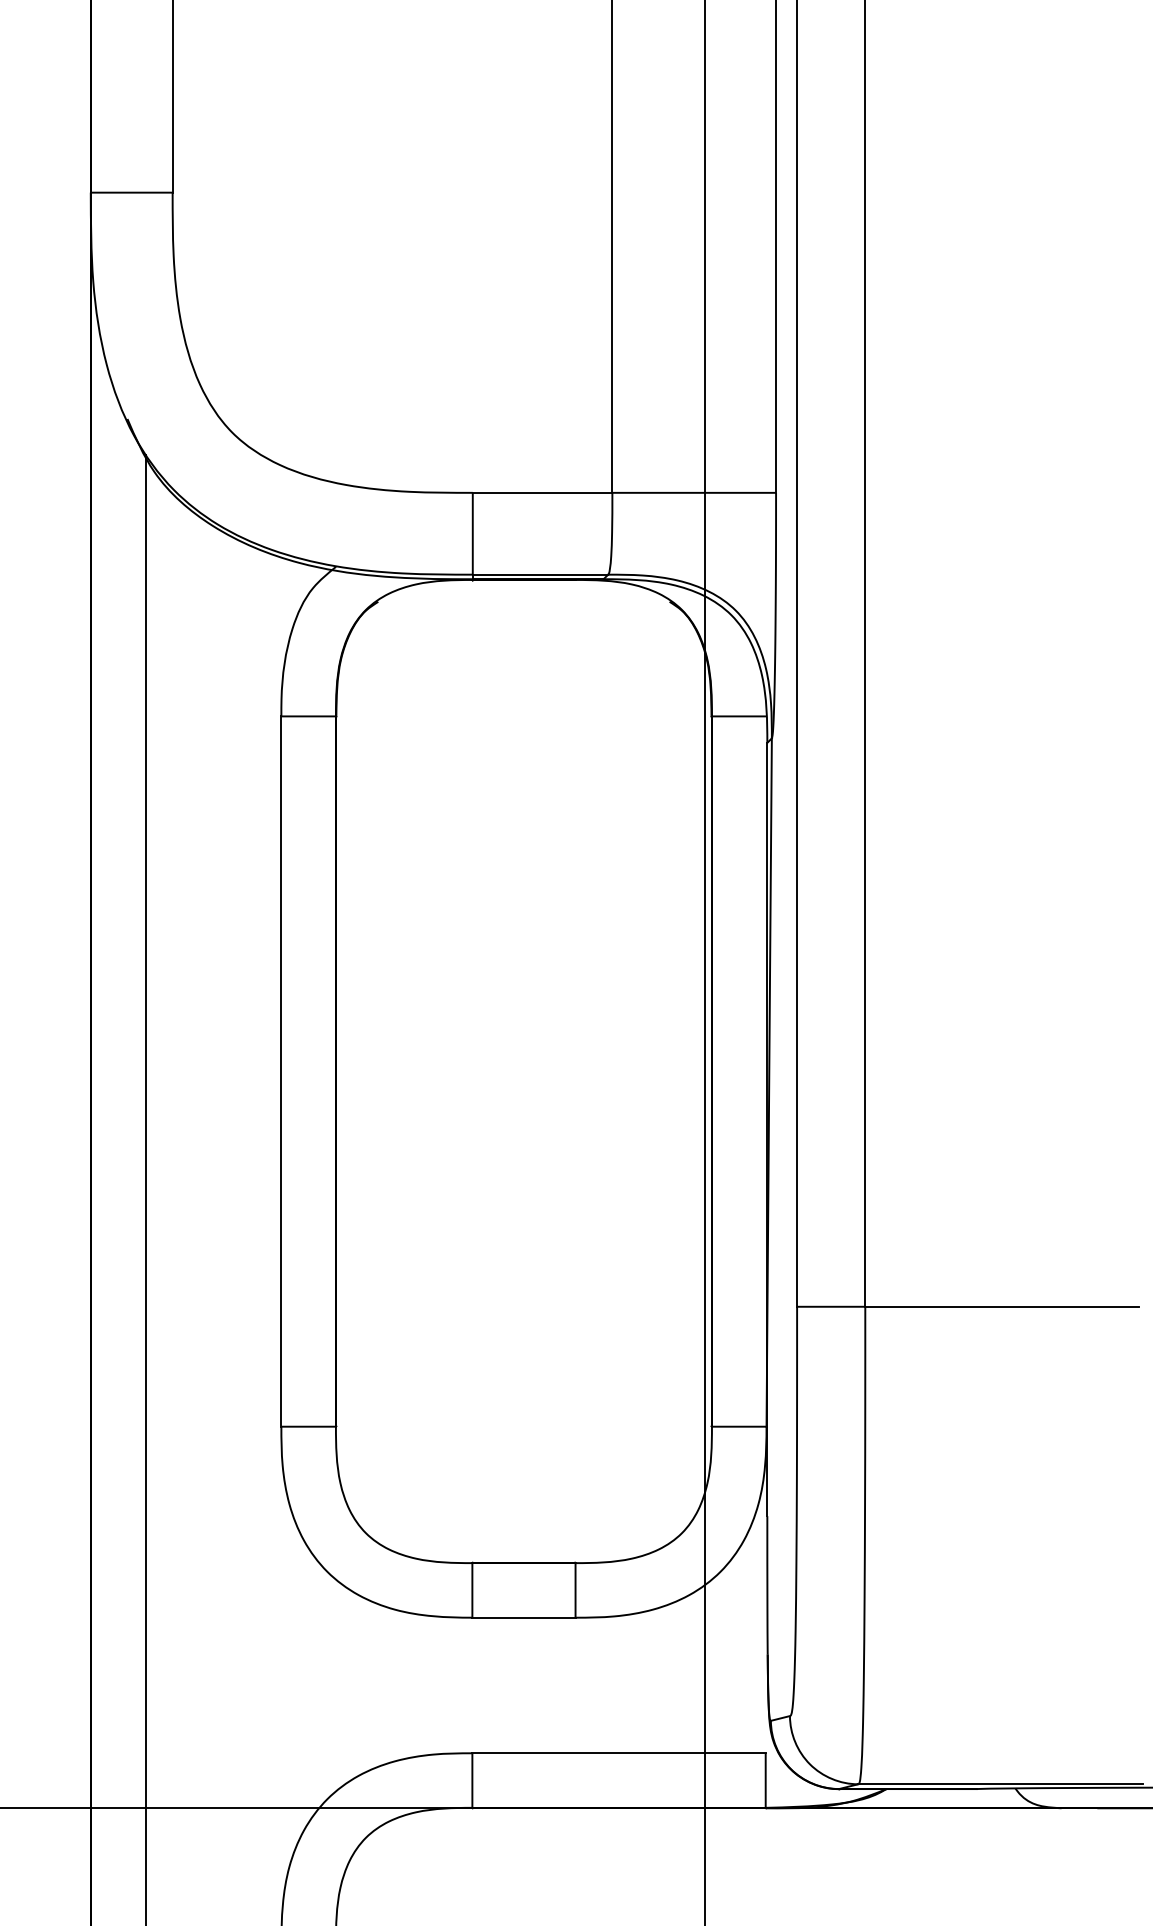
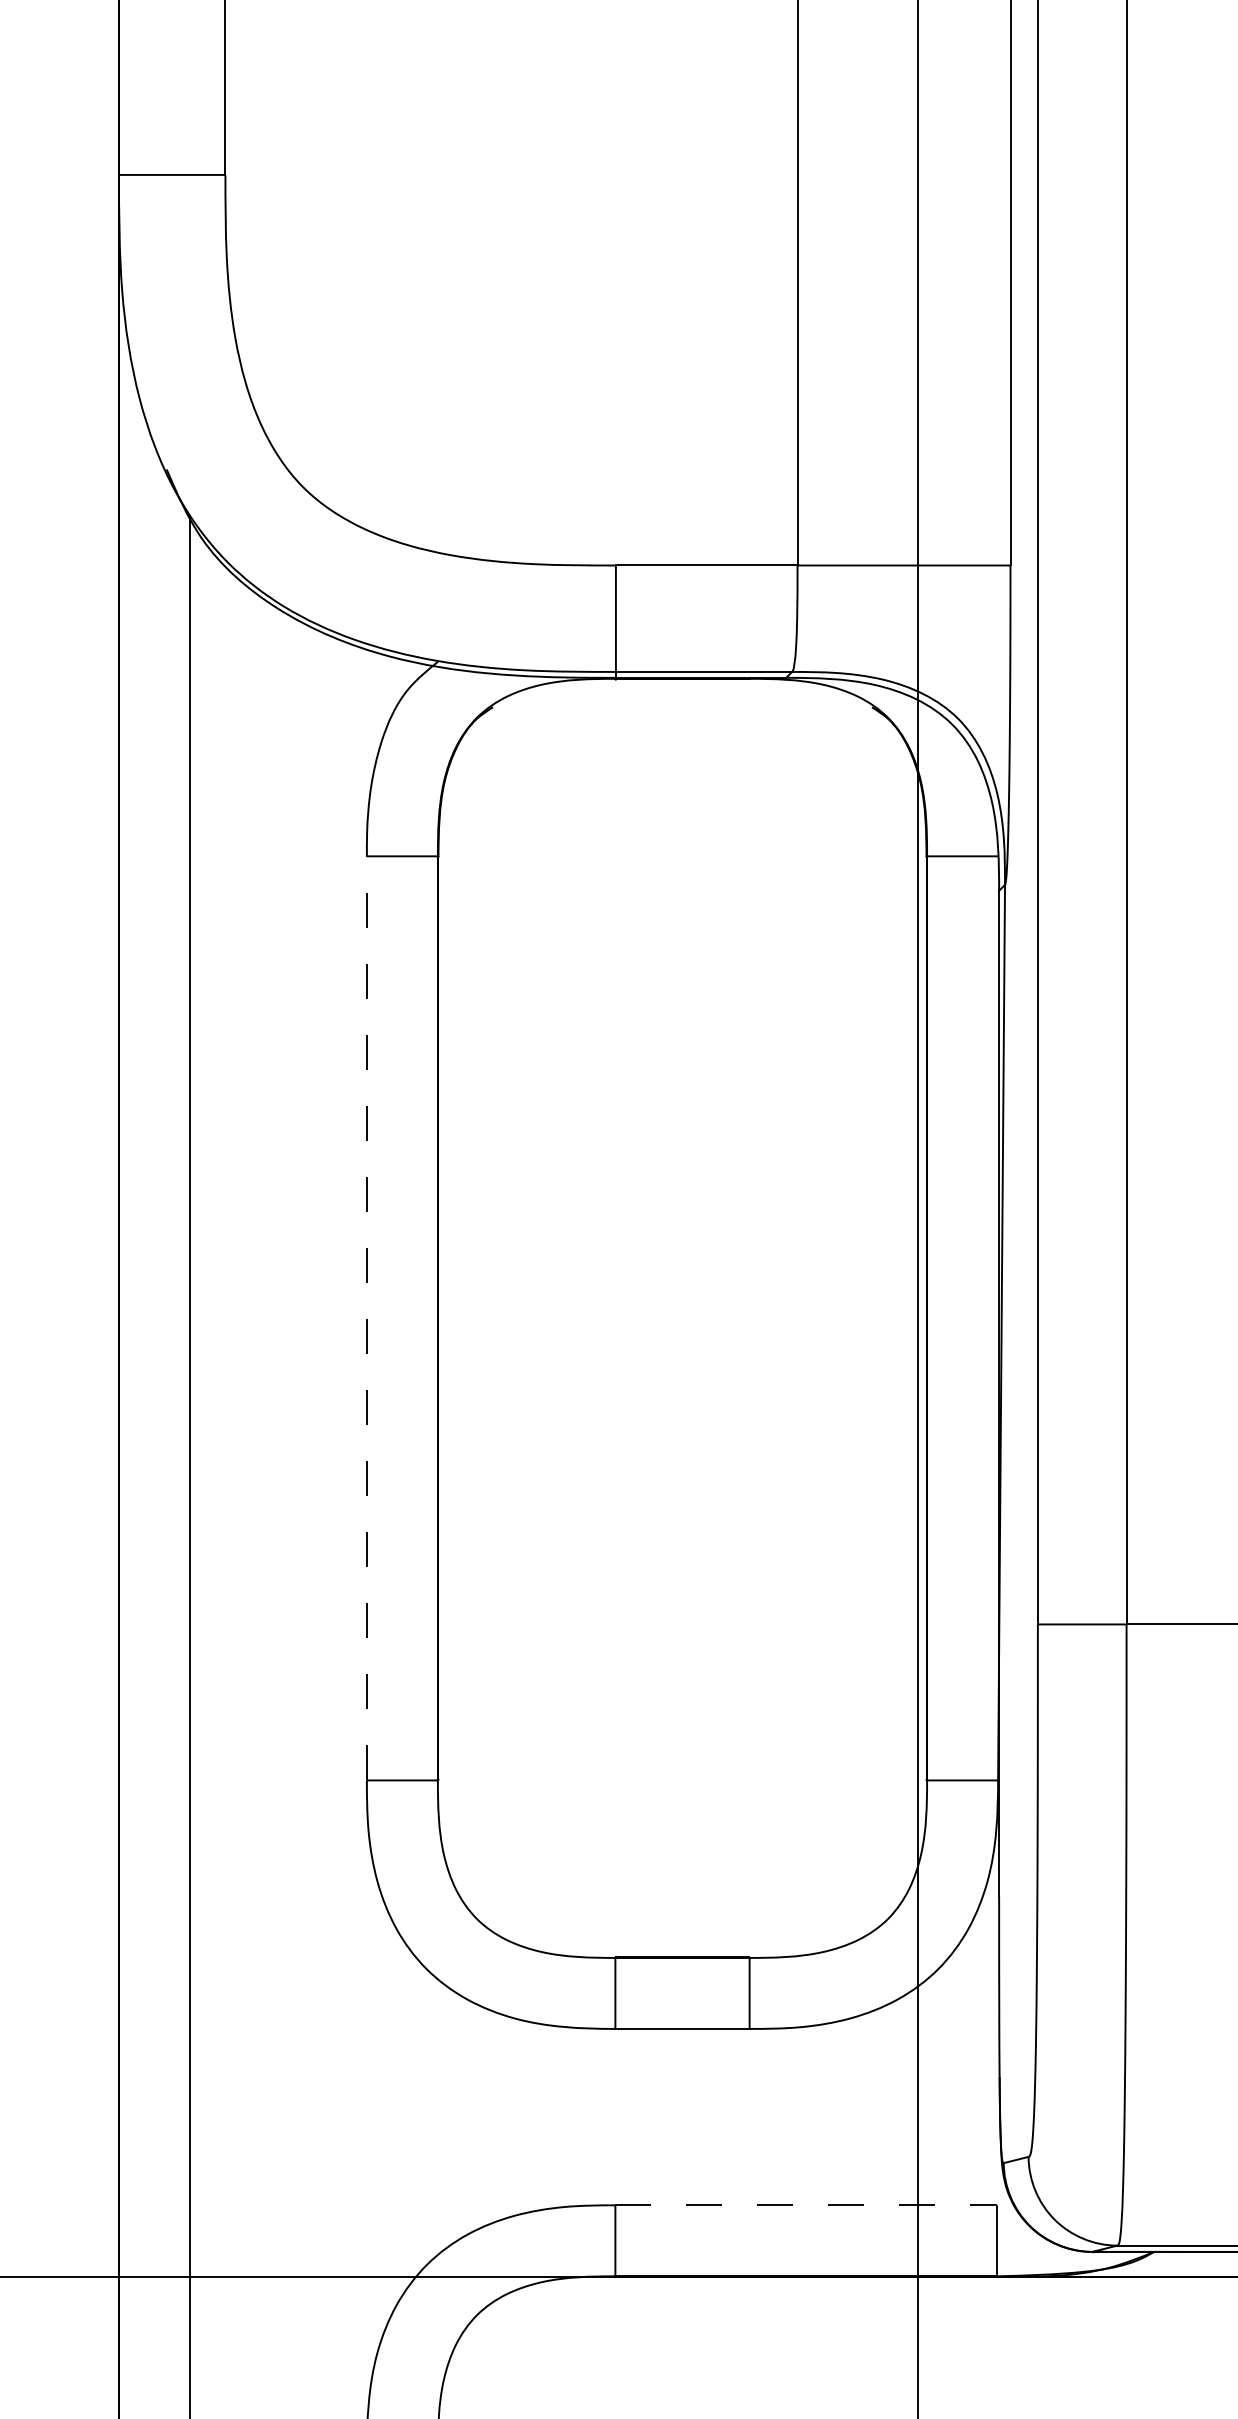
line: (281, 1071) -> (367, 1318), solid -> dashed
line: (619, 1753) -> (806, 2205), solid -> dashed

